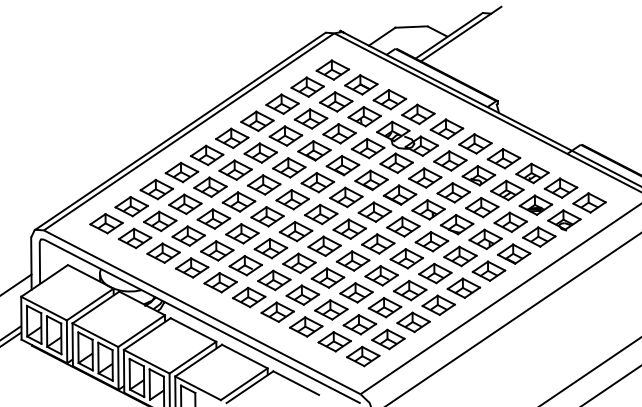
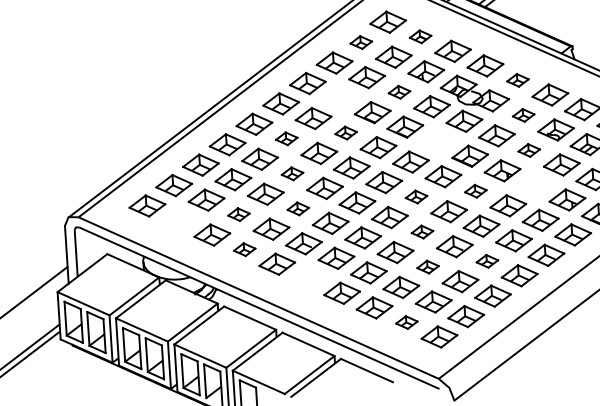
part: (361, 84) -> (420, 36), size x0.6
part: (307, 86) -> (361, 41), size x0.6
part: (446, 128) -> (517, 79), size x0.6
part: (339, 133) -> (399, 91), size x0.6
part: (285, 135) -> (339, 97), removed
part: (450, 160) -> (523, 114), size x0.6
part: (289, 167) -> (346, 132), size x0.6
part: (235, 169) -> (286, 138), size x0.6
part: (371, 180) -> (437, 141), removed
part: (453, 192) -> (529, 150), size x0.6
part: (238, 201) -> (291, 173), size x0.6
part: (456, 224) -> (534, 185), removed
part: (403, 226) -> (475, 190), size x0.6
part: (349, 228) -> (416, 196), size x0.6
part: (242, 233) -> (298, 208), size x0.6
part: (188, 235) -> (238, 213), size x0.6
part: (134, 238) -> (179, 220), removed
part: (353, 260) -> (422, 231), size x0.6
part: (191, 267) -> (244, 249), size x0.6
part: (410, 290) -> (487, 261), size x0.6
part: (356, 292) -> (428, 266), size x0.6
part: (249, 297) -> (310, 278), removed
part: (334, 341) -> (406, 322), size x0.6

